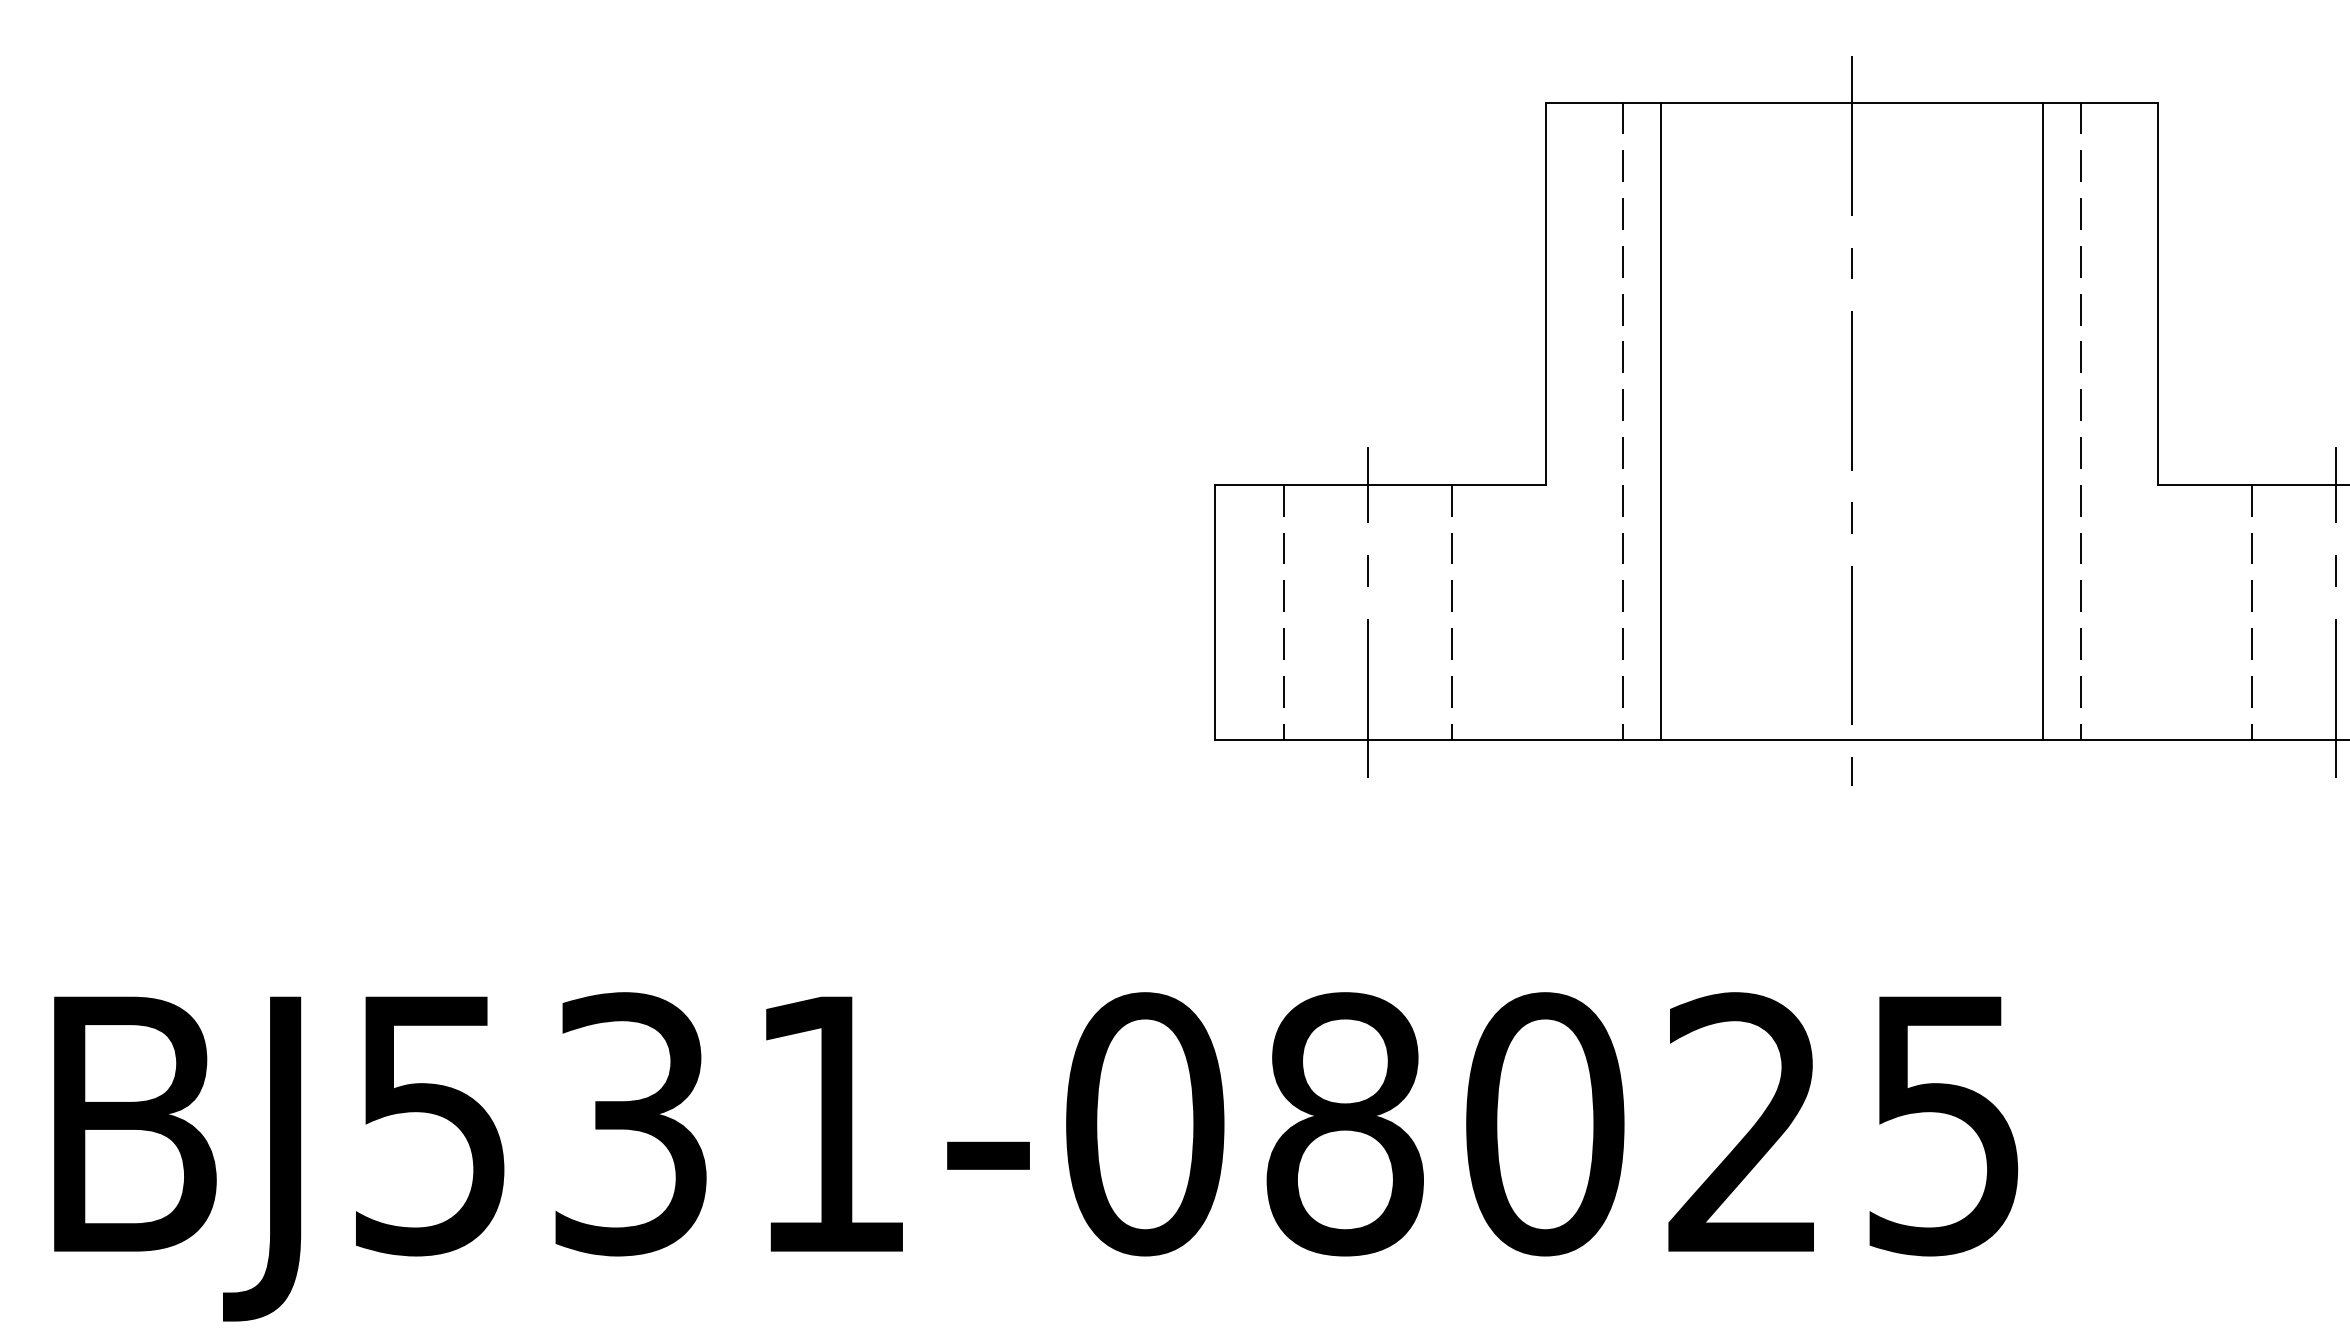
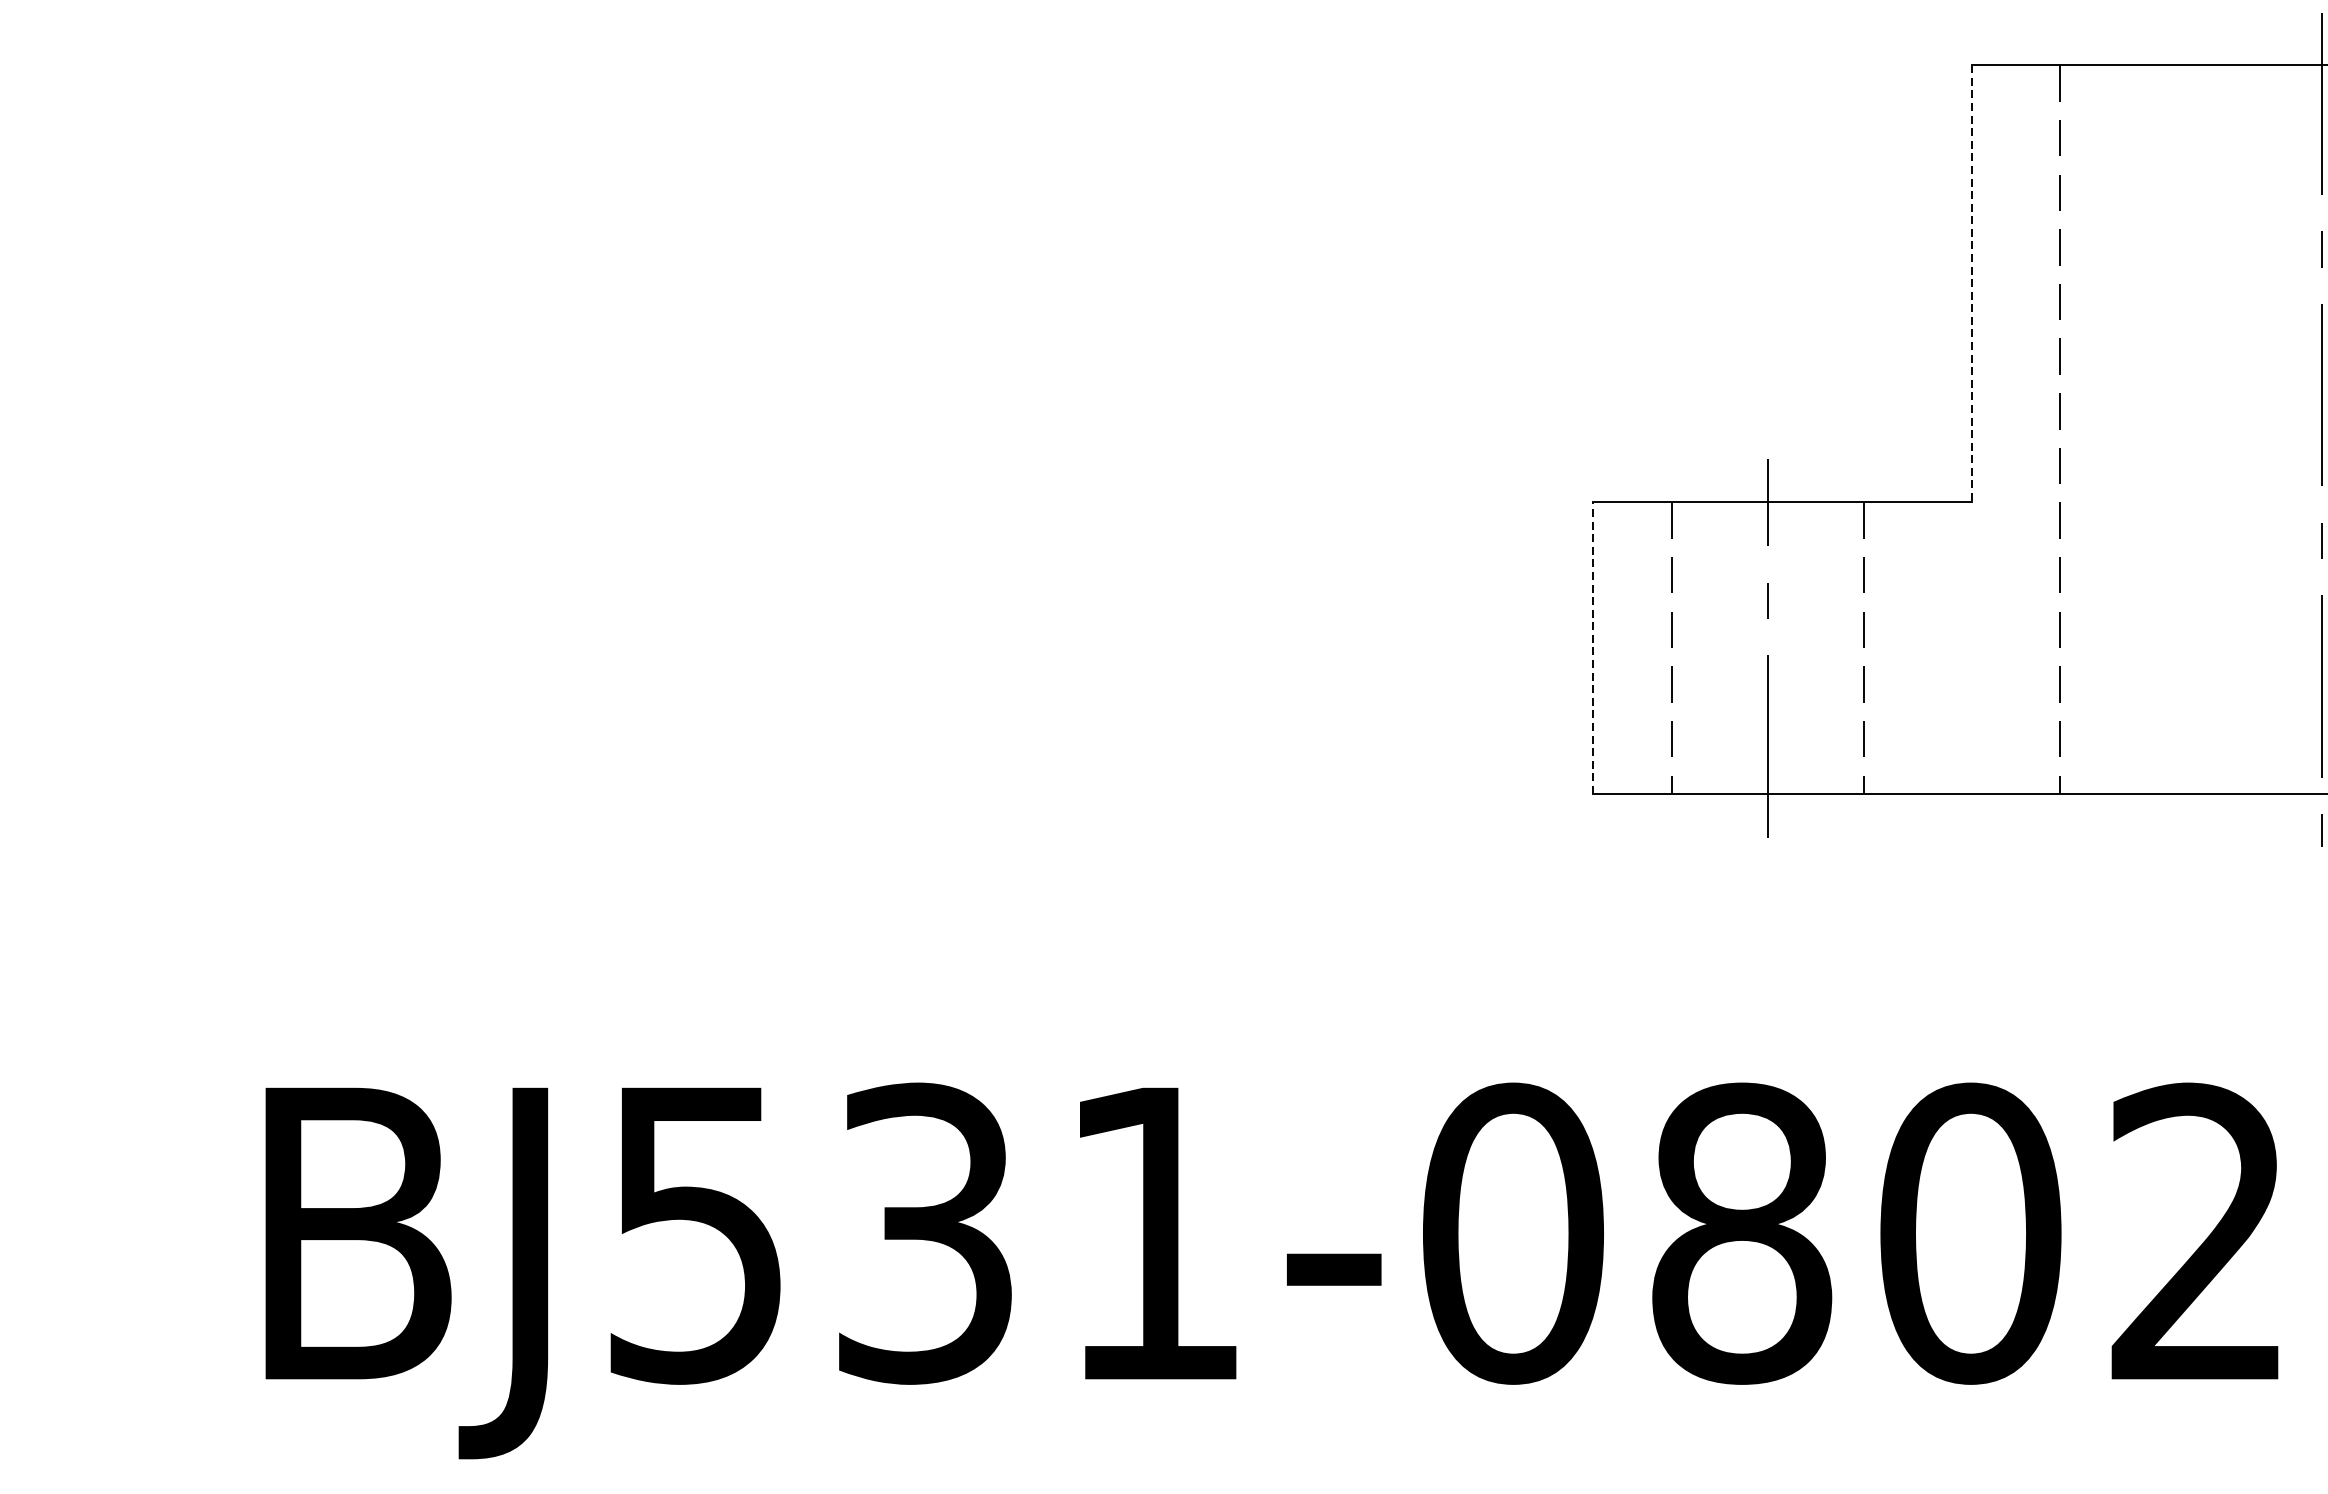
line: (1546, 294) -> (1972, 284), solid -> dashed
line: (1661, 420) -> (2103, 428), removed
line: (1215, 611) -> (1593, 647), solid -> dashed

